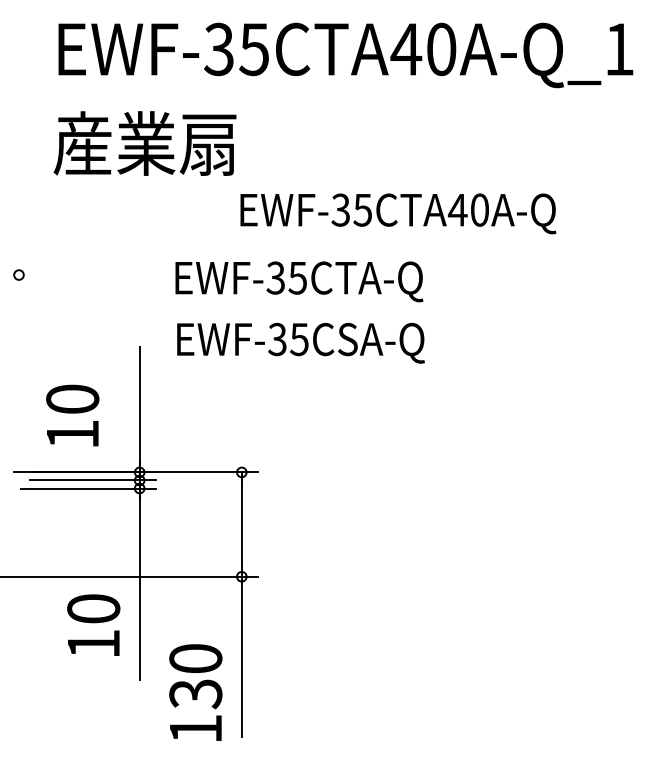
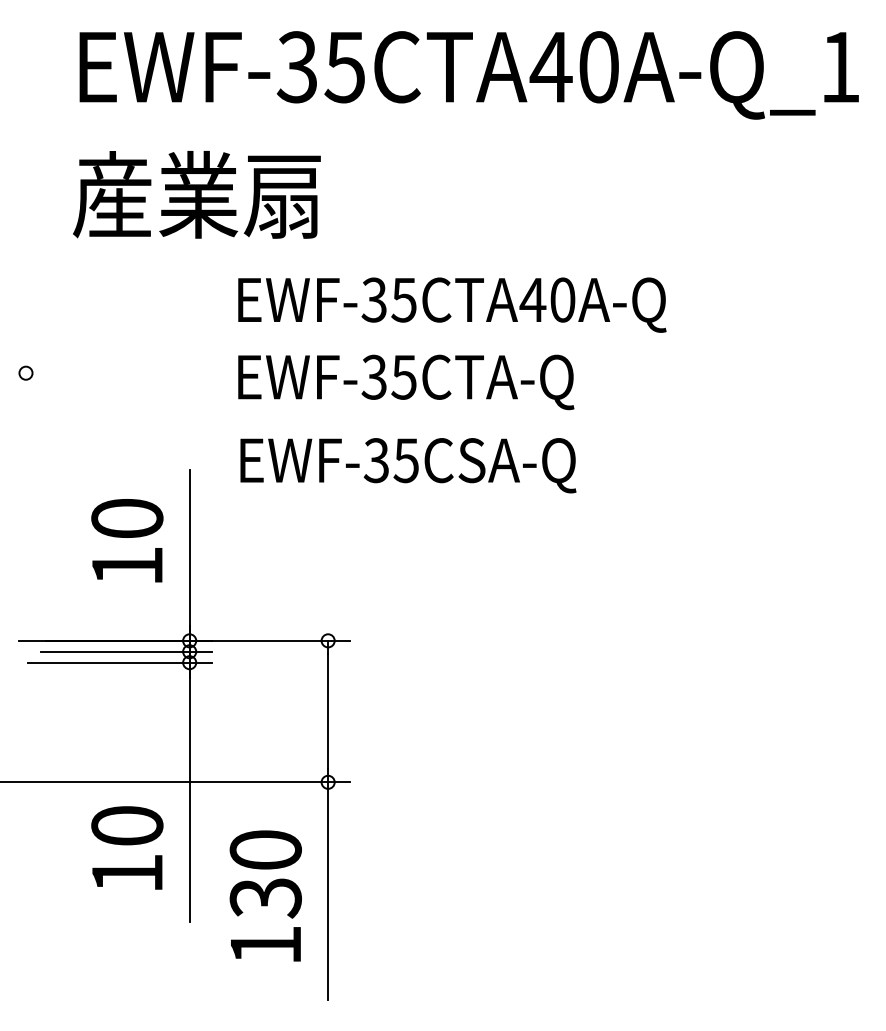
text: (398, 213) -> (452, 304), moved
text: (72, 415) -> (127, 540), moved
text: (195, 692) -> (265, 895), moved

